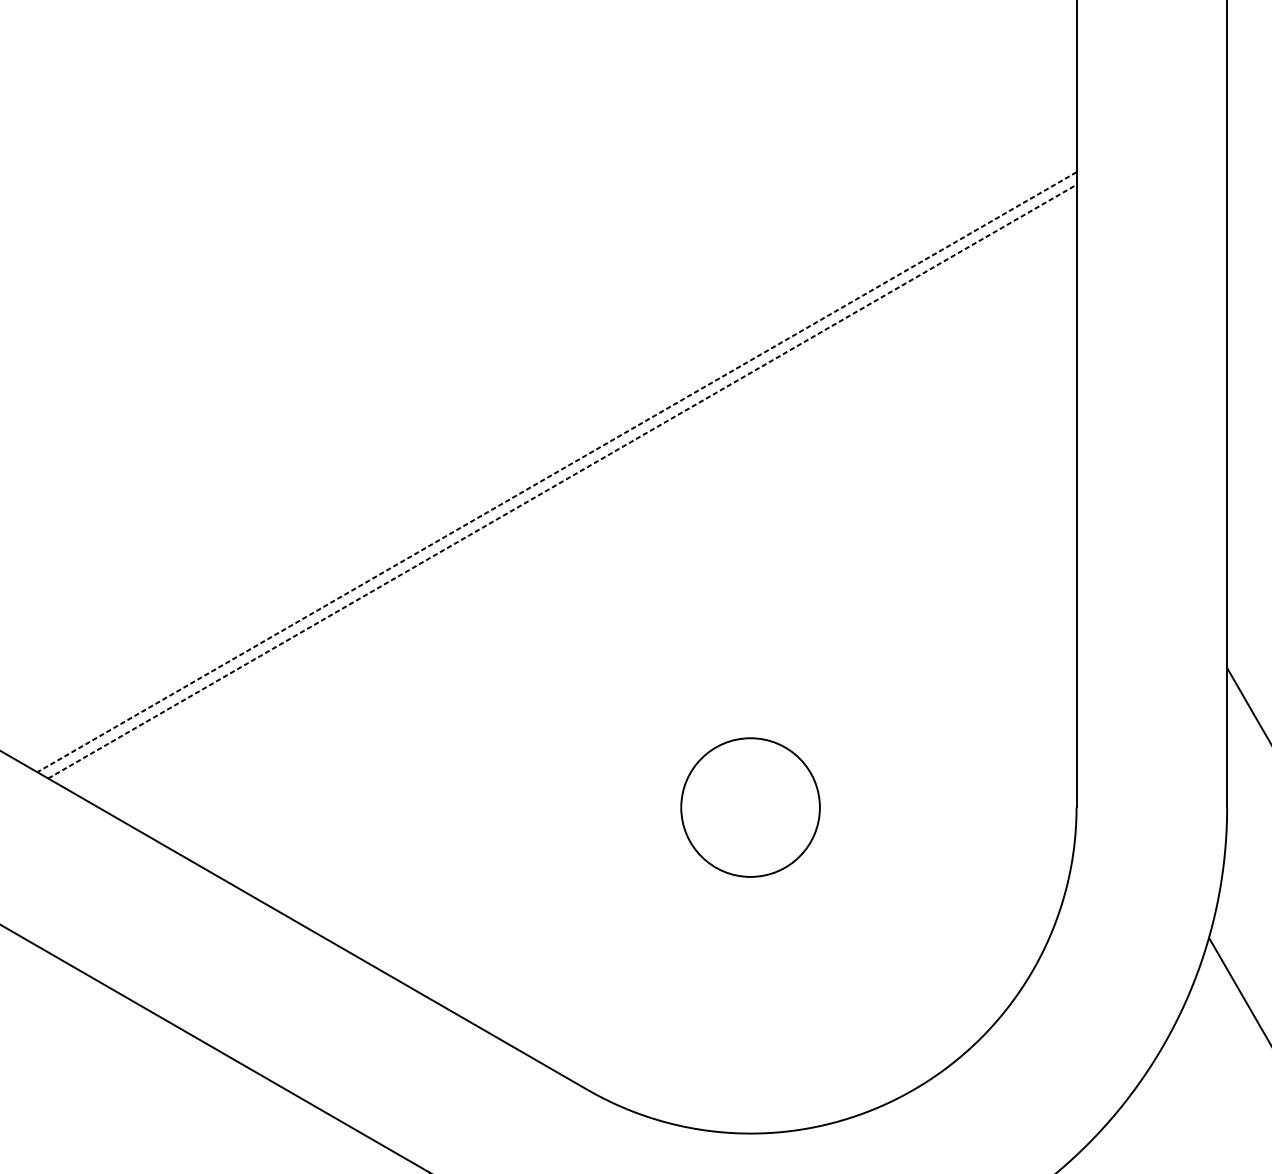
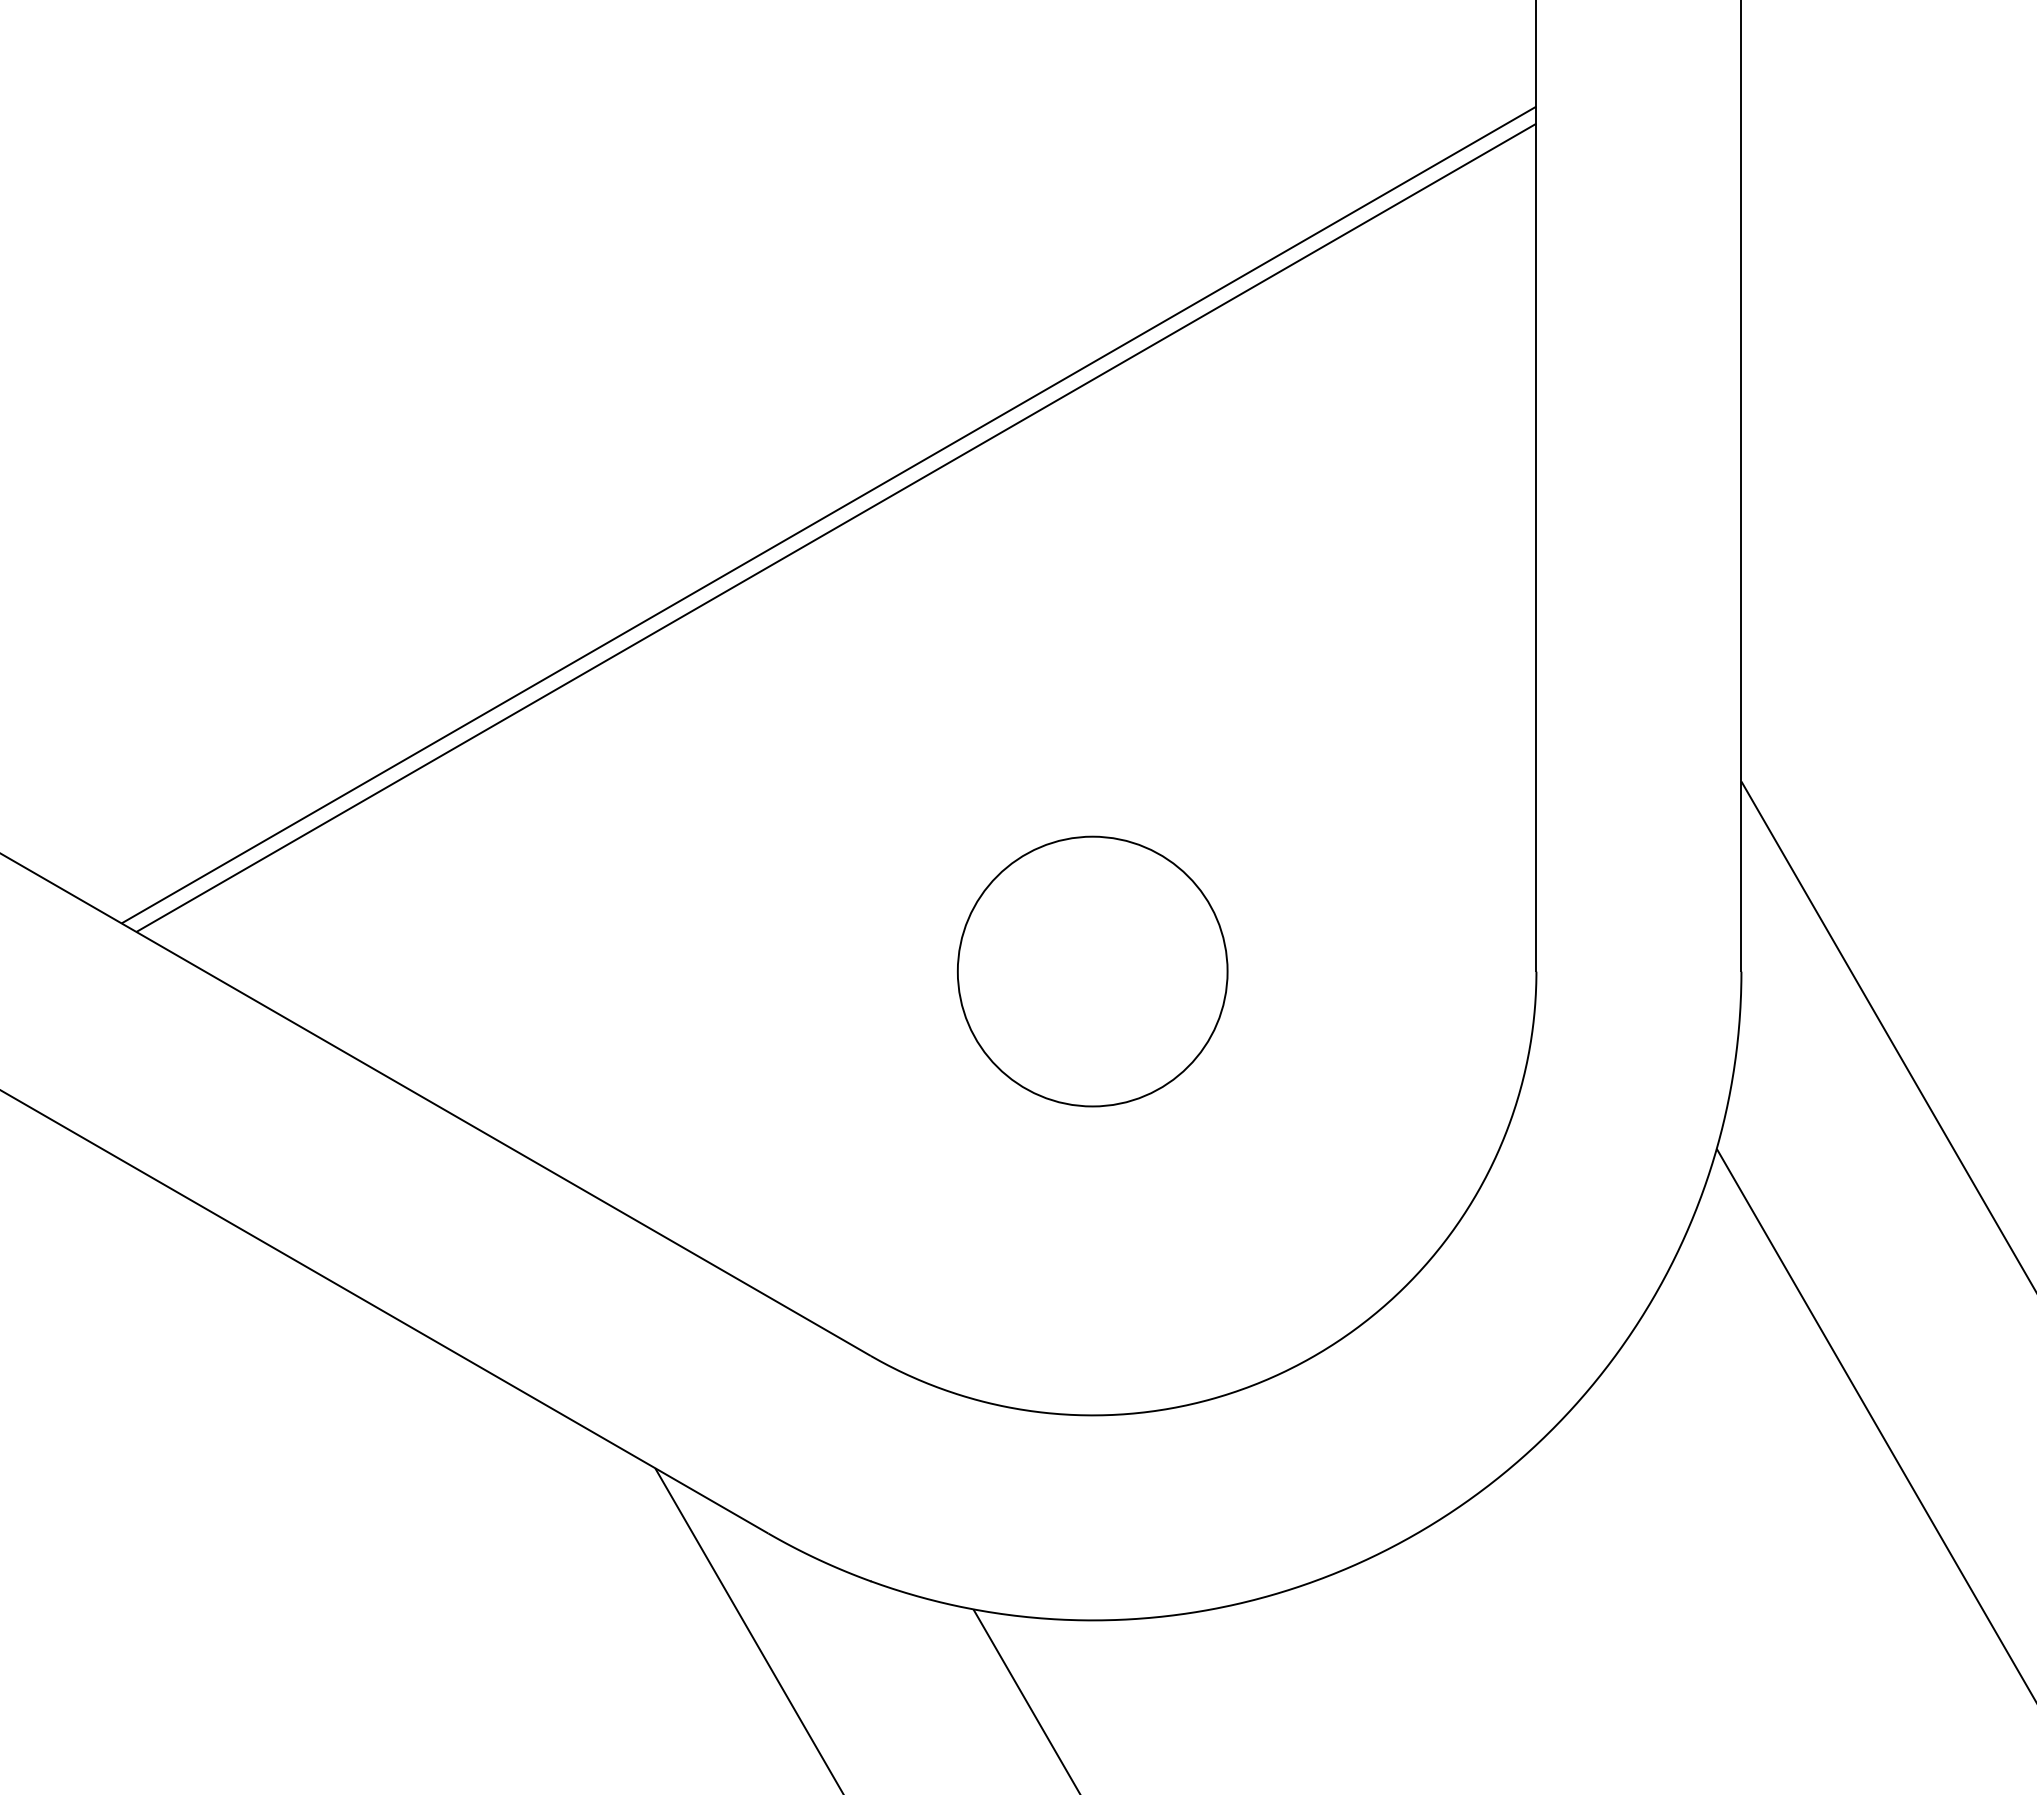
line: (557, 471) -> (829, 514), dashed -> solid
line: (562, 481) -> (836, 527), dashed -> solid
circle: (750, 807) -> (1092, 971), size x1.43

